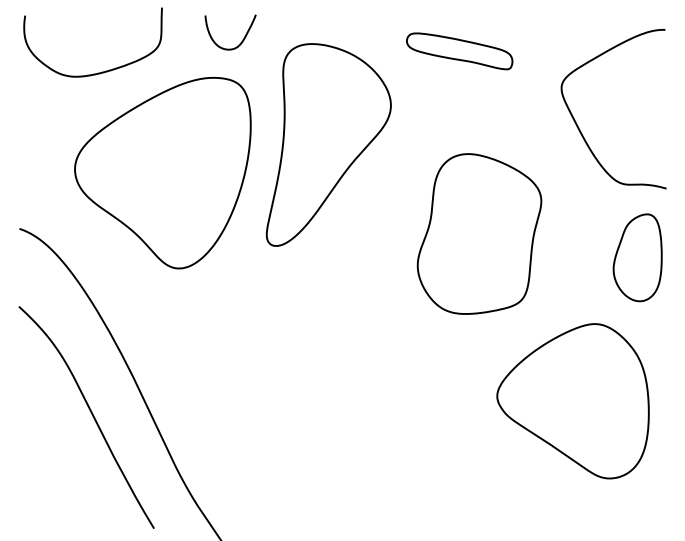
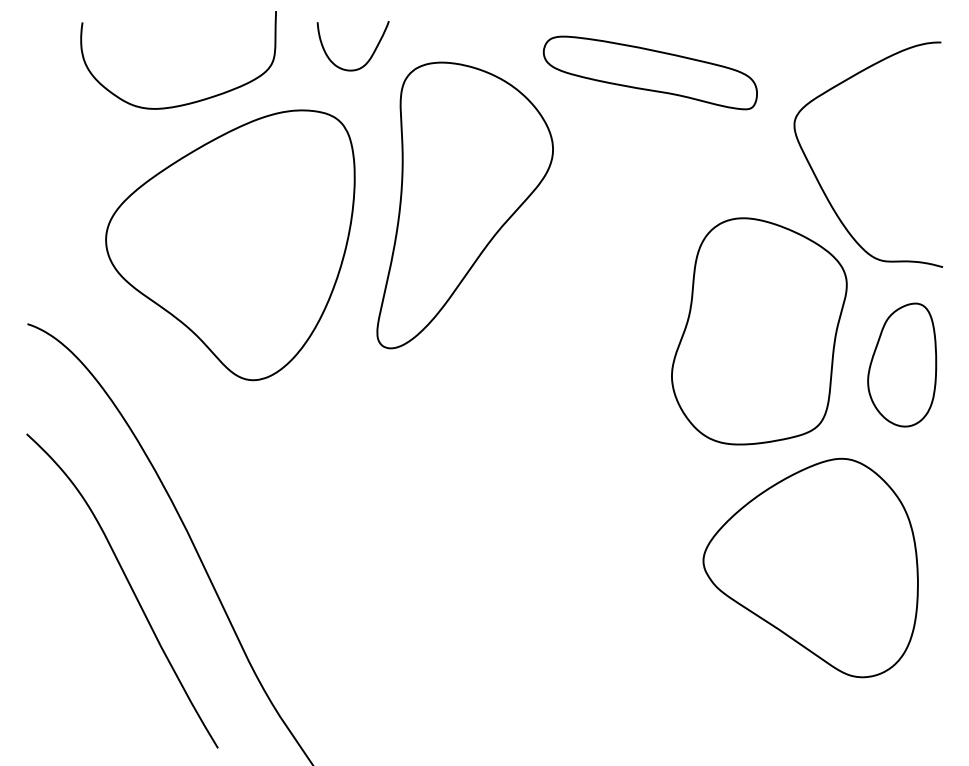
curve: (240, 42) -> (367, 60), moved
part: (459, 51) -> (649, 72), size x1.43
curve: (100, 72) -> (189, 102), moved
part: (479, 234) -> (759, 331), moved

